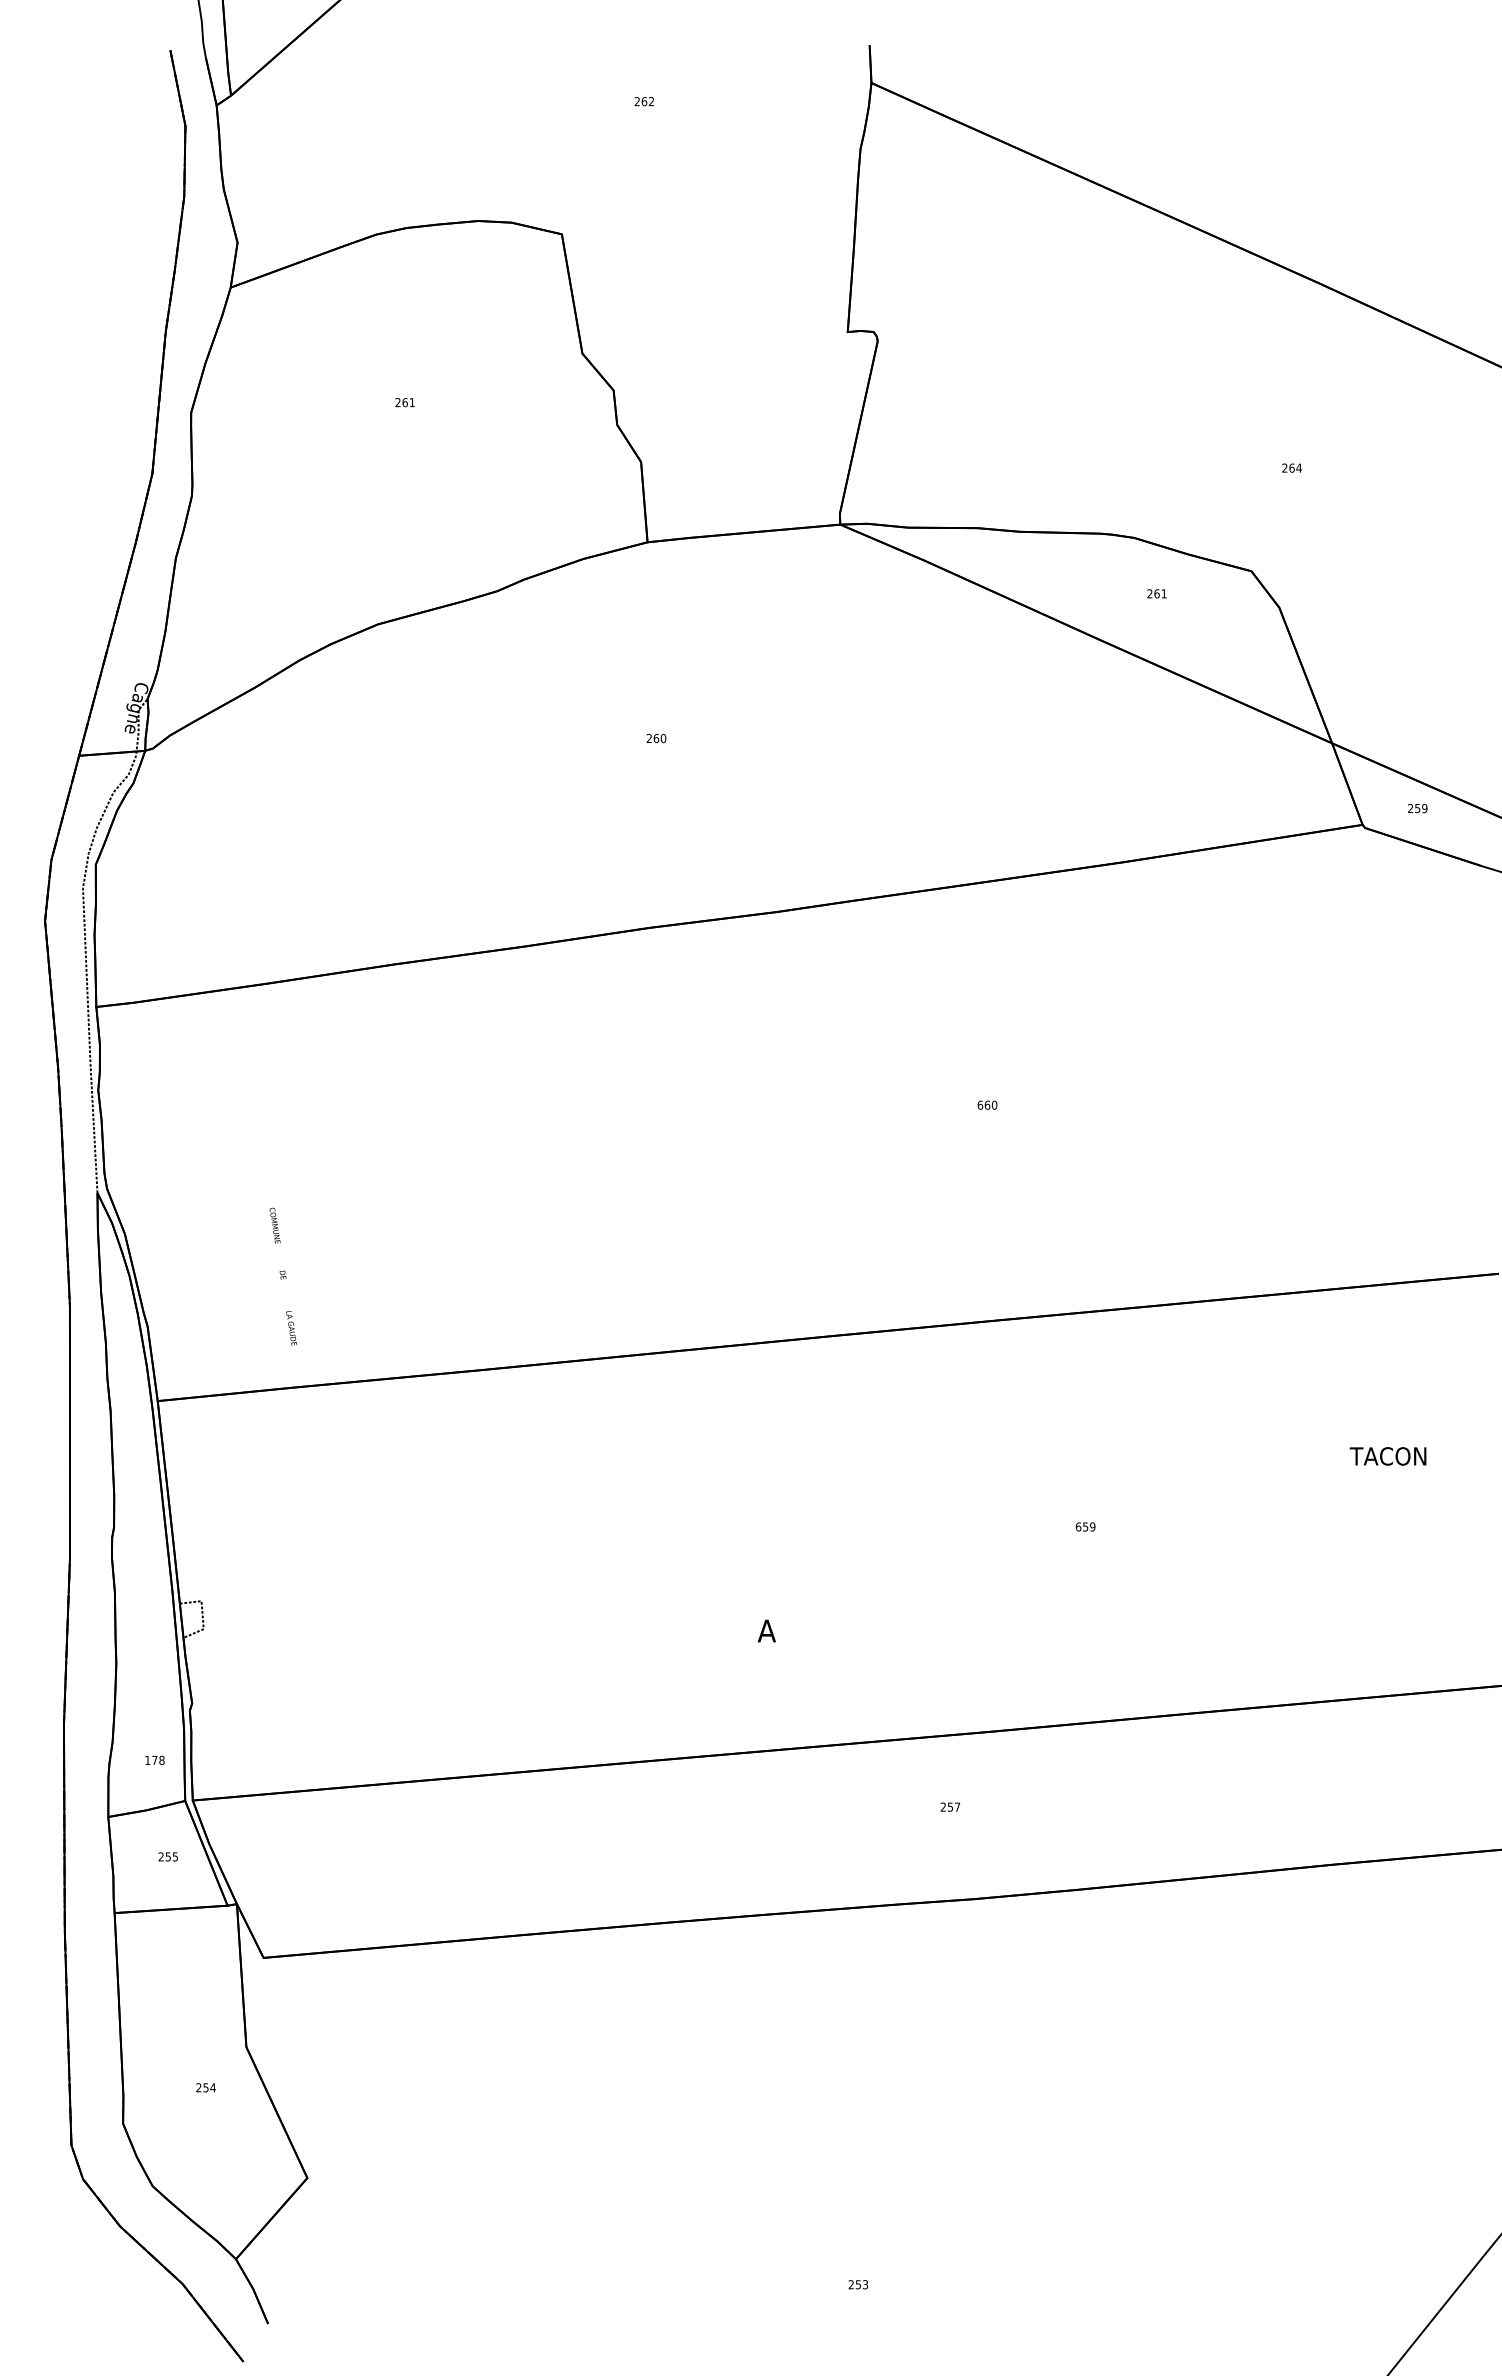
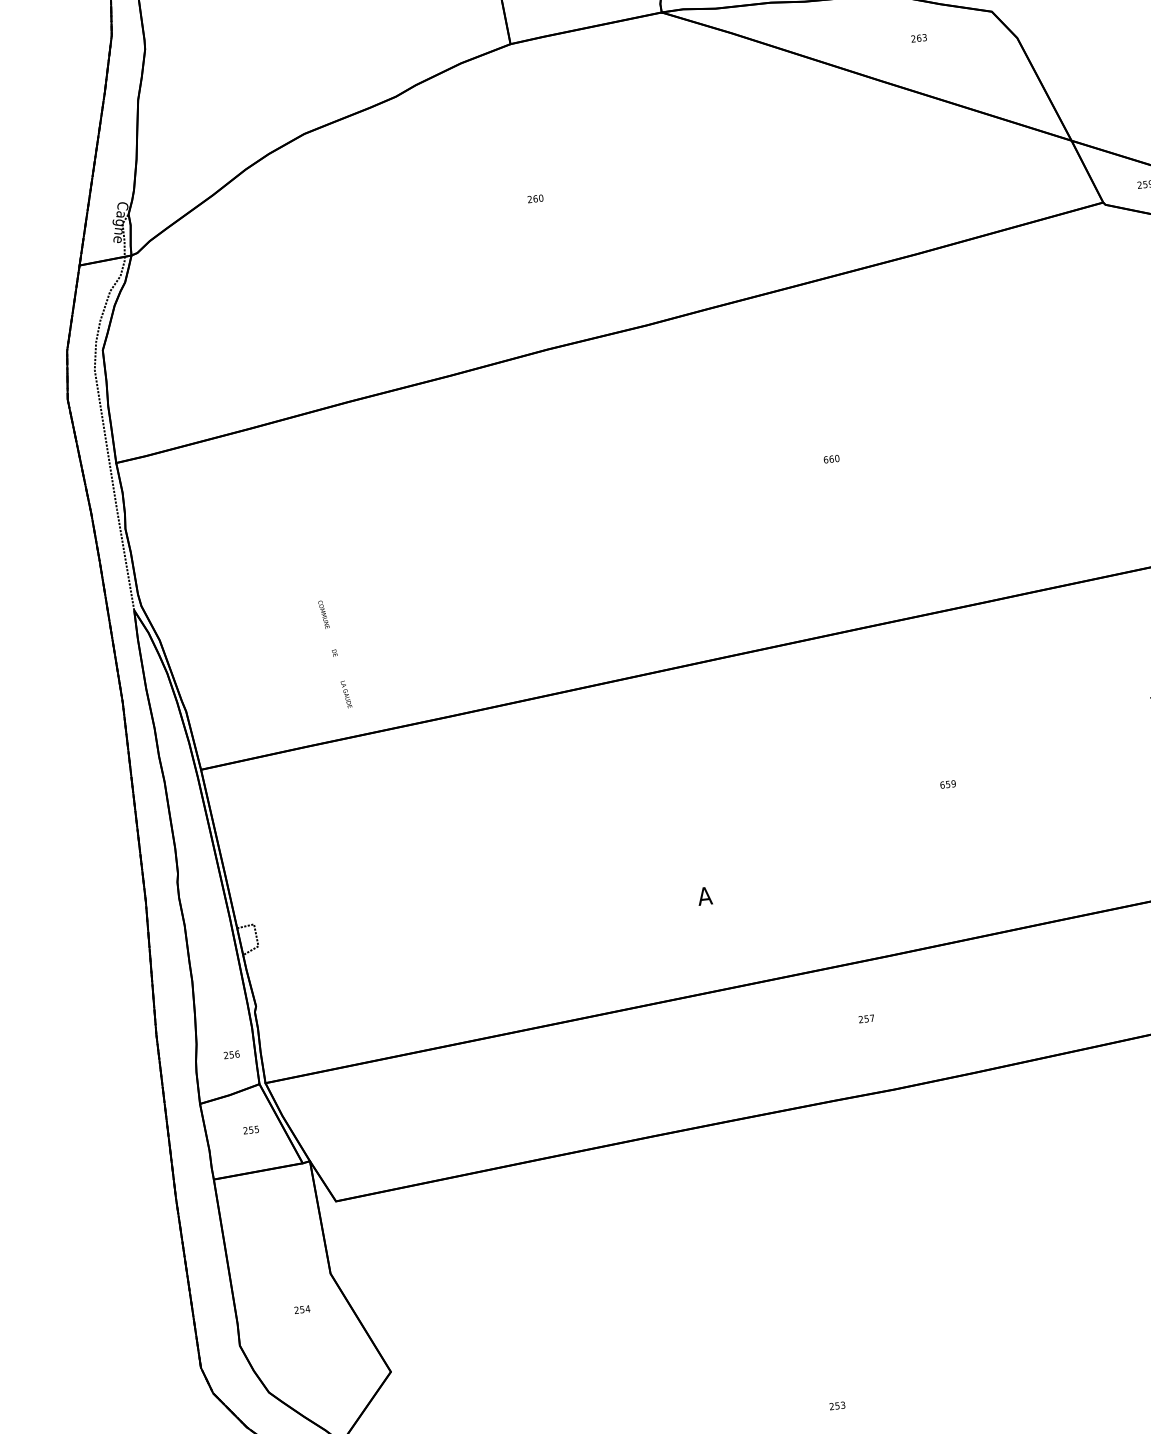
text: (1163, 593) -> (924, 37), 261 -> 263
text: (283, 1276) -> (335, 654), moved
text: (154, 1759) -> (231, 1054), 178 -> 256

